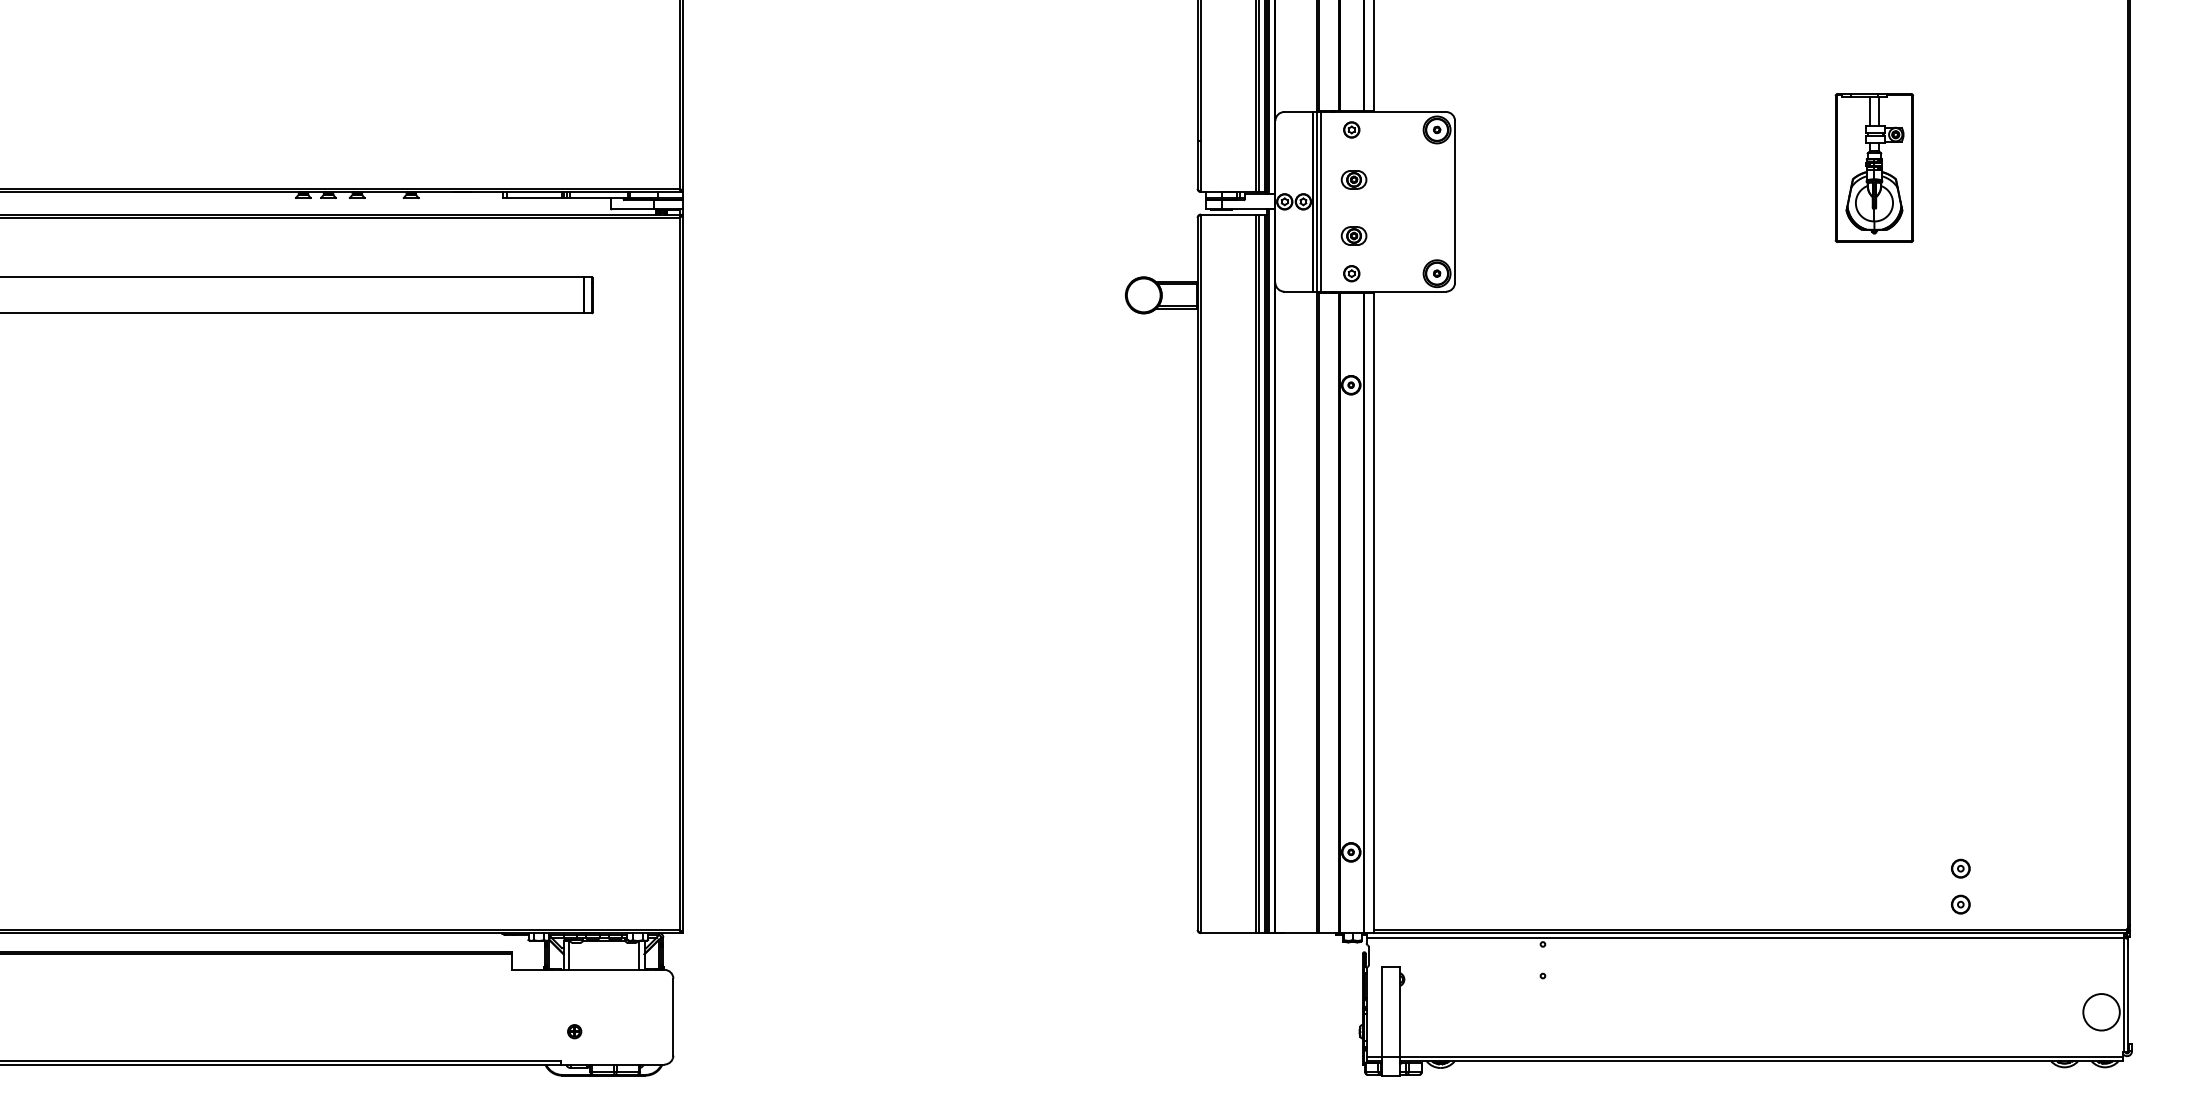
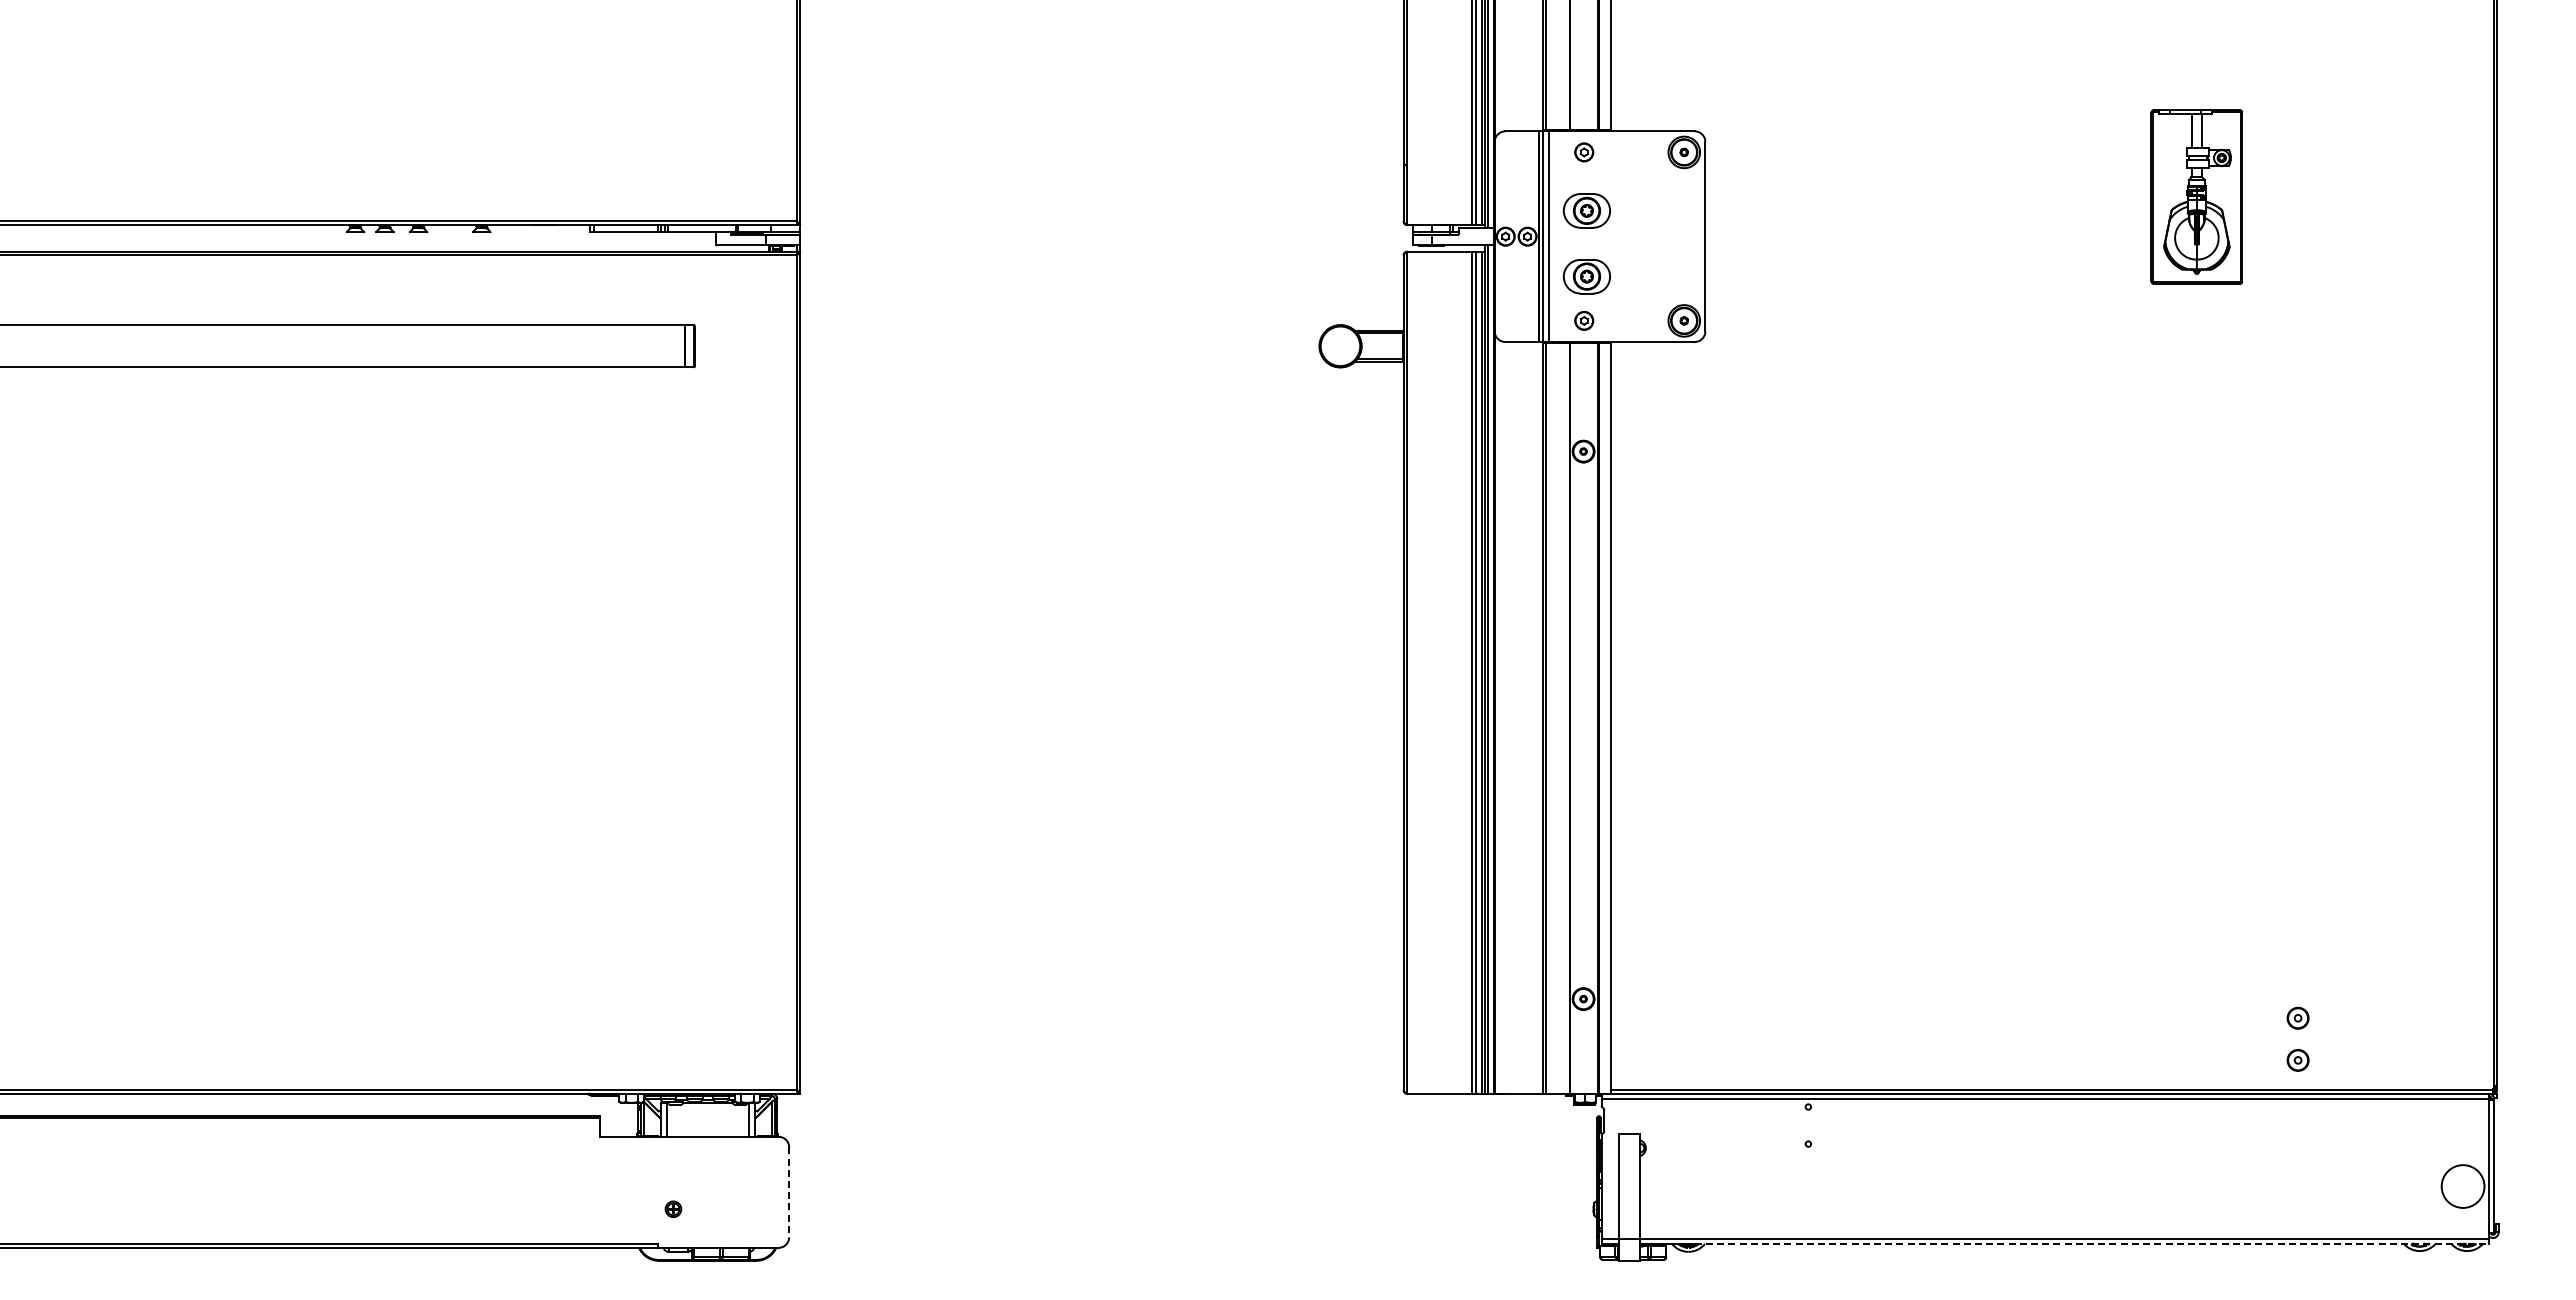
part: (1353, 179) -> (1586, 210), size x1.6
part: (1353, 235) -> (1586, 276), size x1.6
line: (673, 1017) -> (789, 1192), solid -> dashed
line: (1784, 1060) -> (2091, 1243), solid -> dashed

